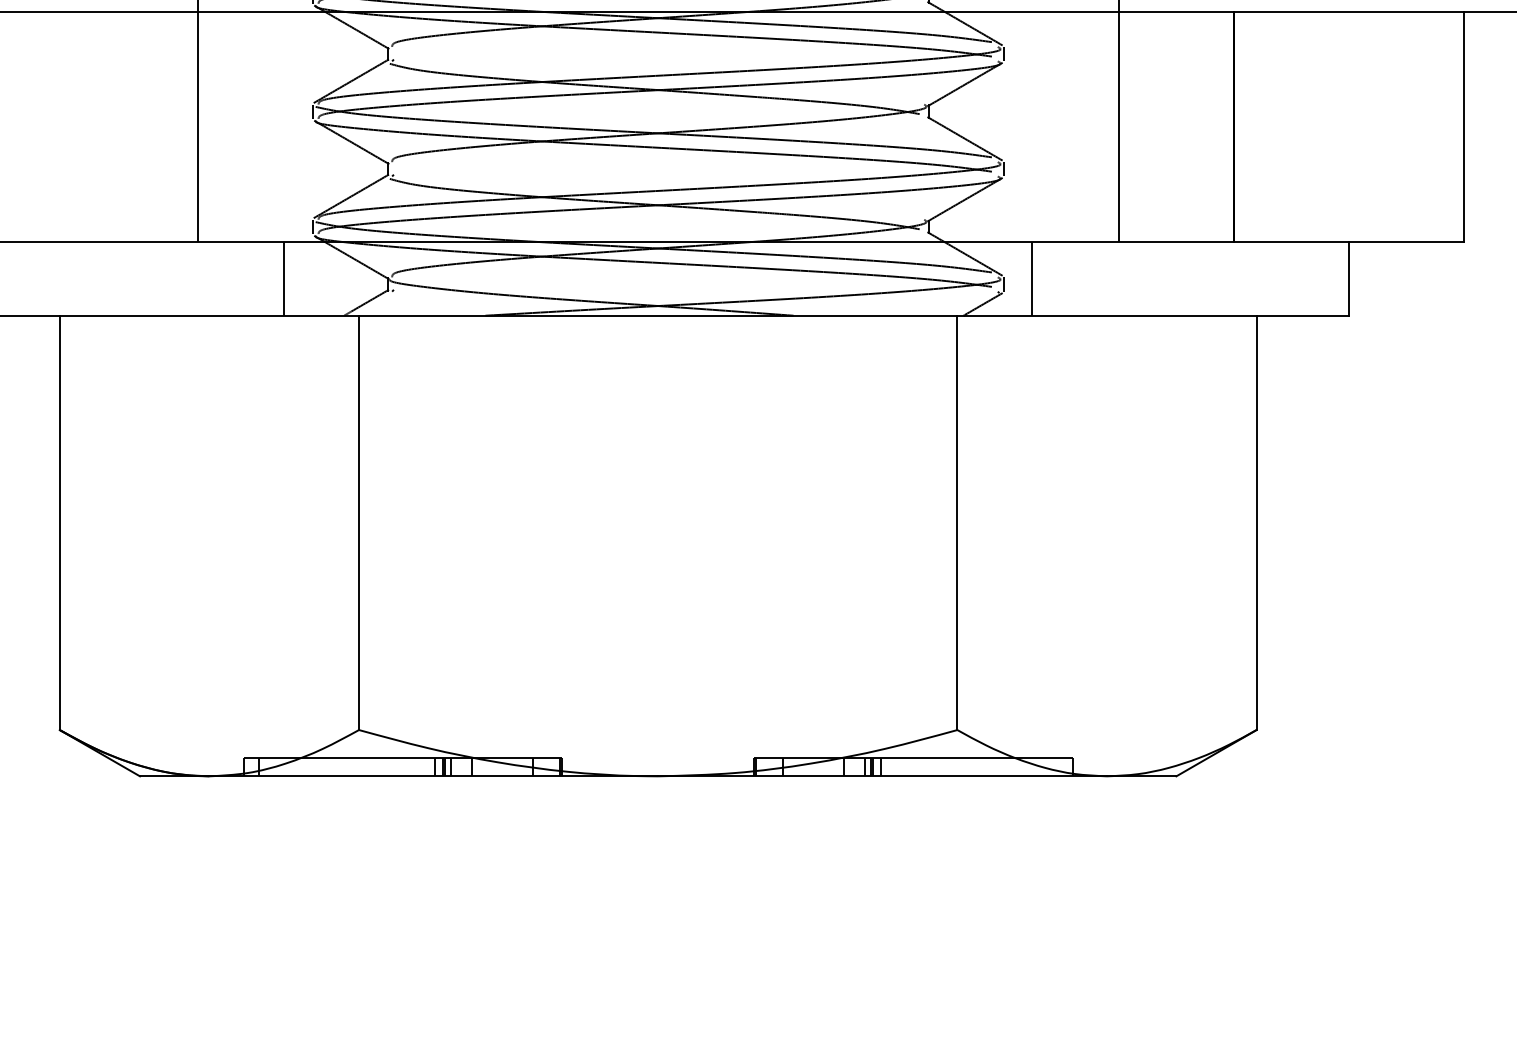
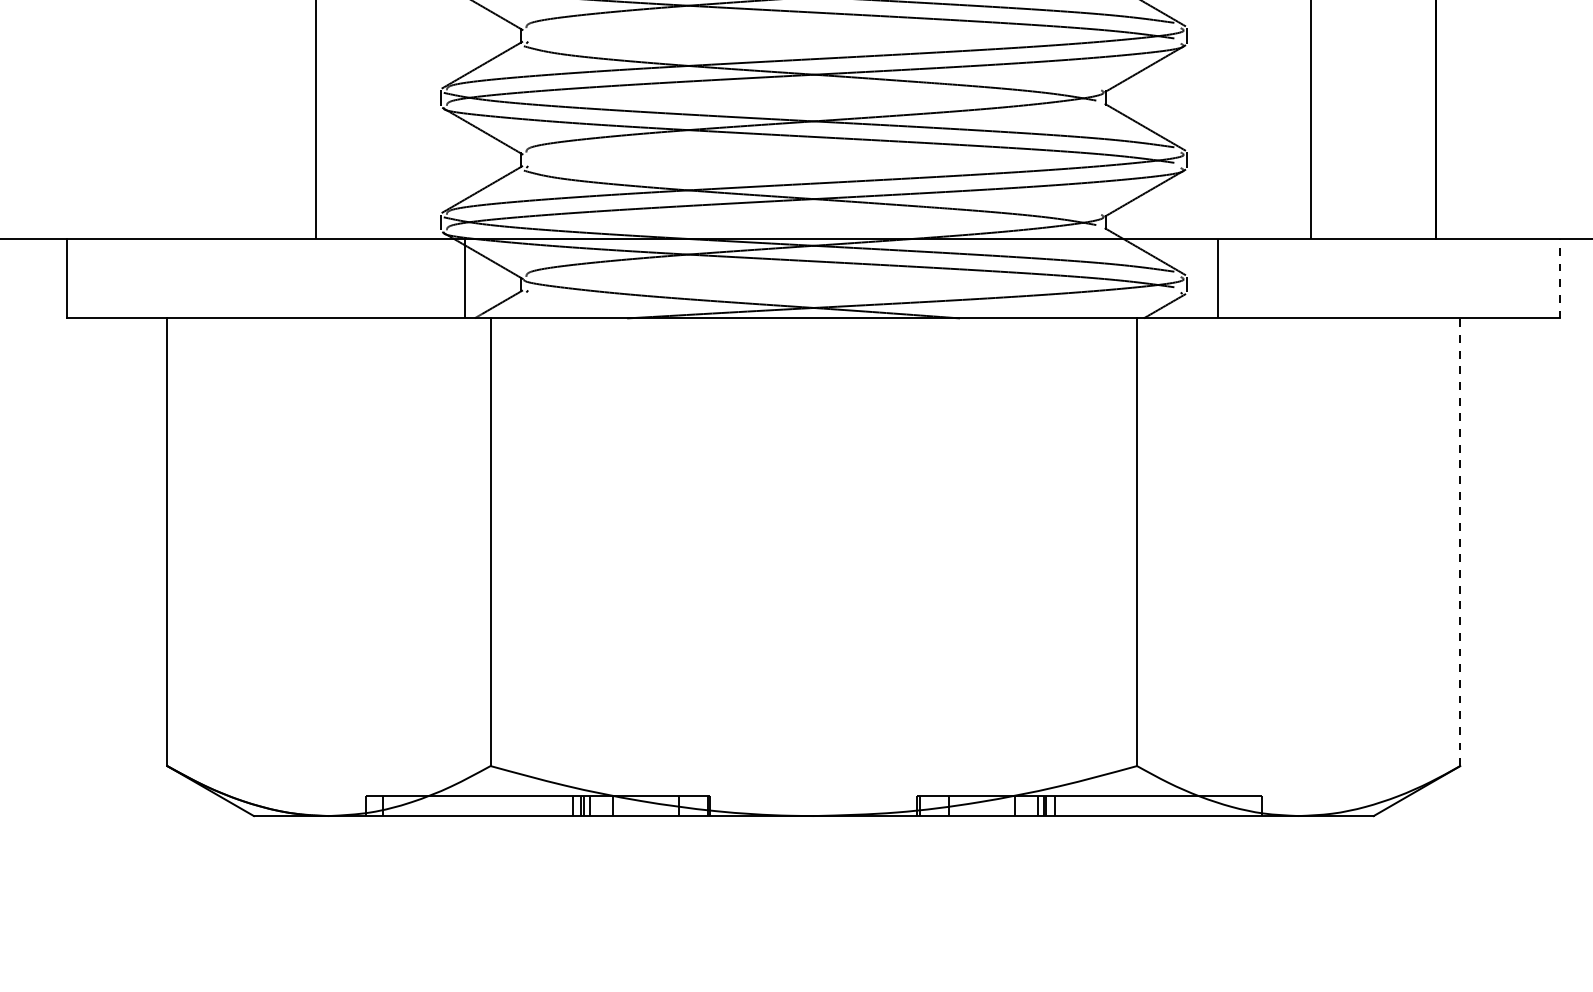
line: (284, 278) -> (465, 278), moved
line: (1349, 278) -> (1560, 278), solid -> dashed
line: (1256, 522) -> (1460, 541), solid -> dashed

